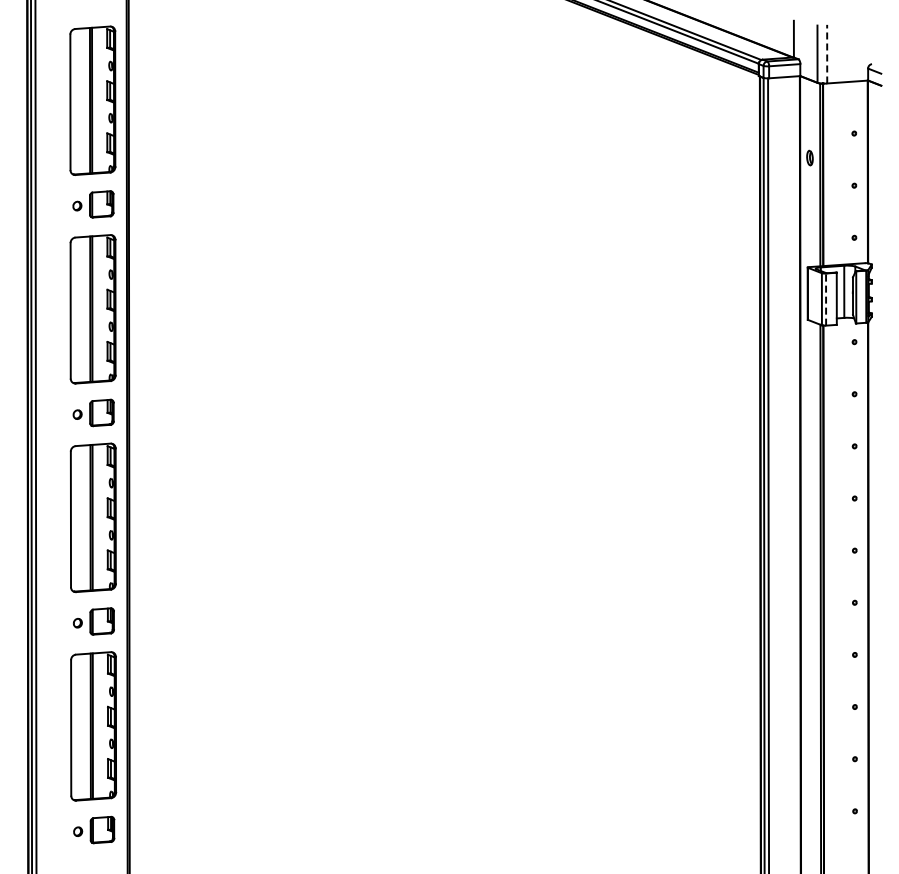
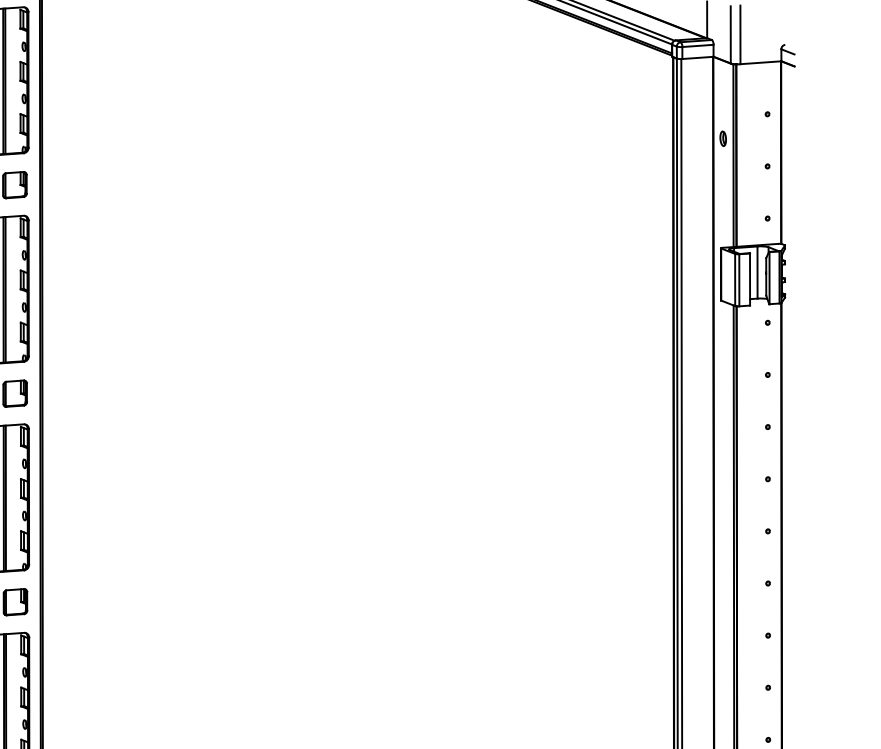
line: (827, 53) -> (740, 34), dashed -> solid
line: (826, 299) -> (739, 280), dashed -> solid

